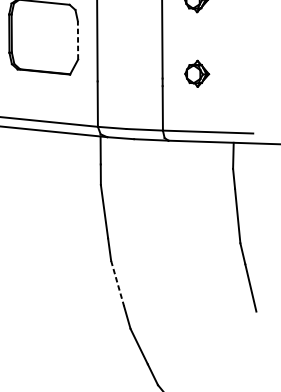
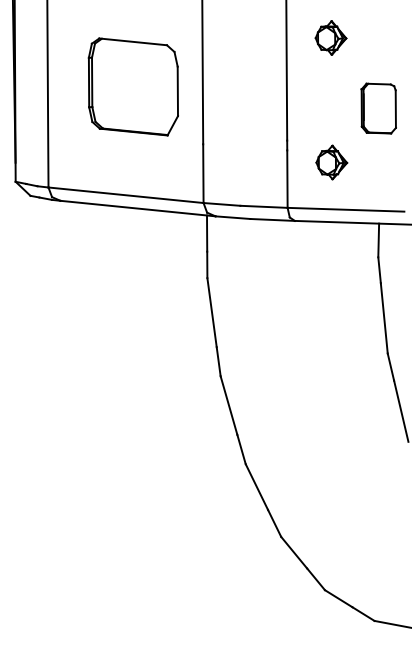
line: (77, 40) -> (177, 91), dashed -> solid
part: (233, 53) -> (378, 108), added
part: (196, 73) -> (331, 162), moved
line: (117, 283) -> (229, 405), dashed -> solid

